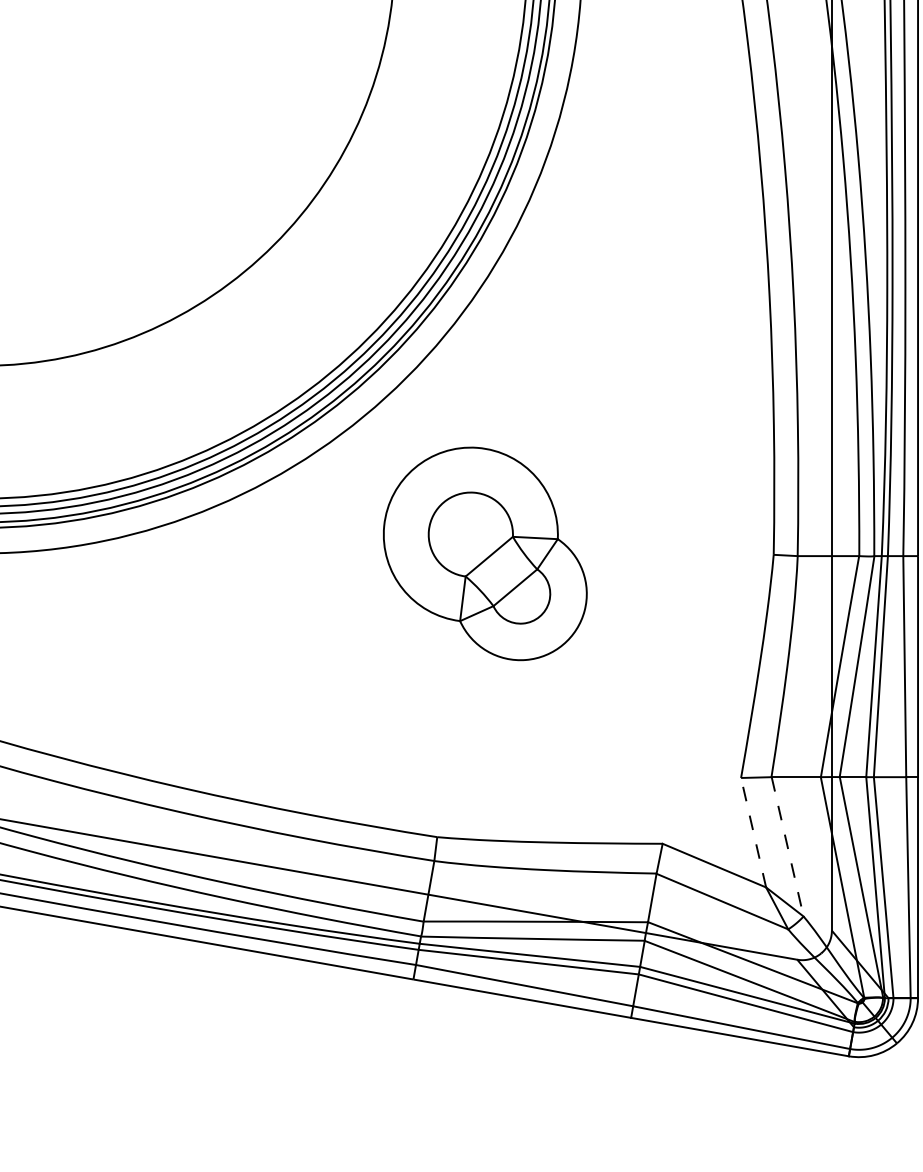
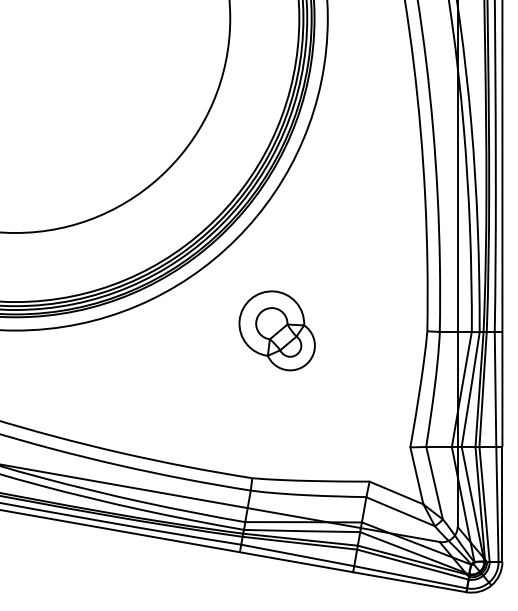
part: (483, 553) -> (276, 330), size x0.71
line: (752, 831) -> (416, 475), dashed -> solid
line: (787, 847) -> (434, 483), dashed -> solid

